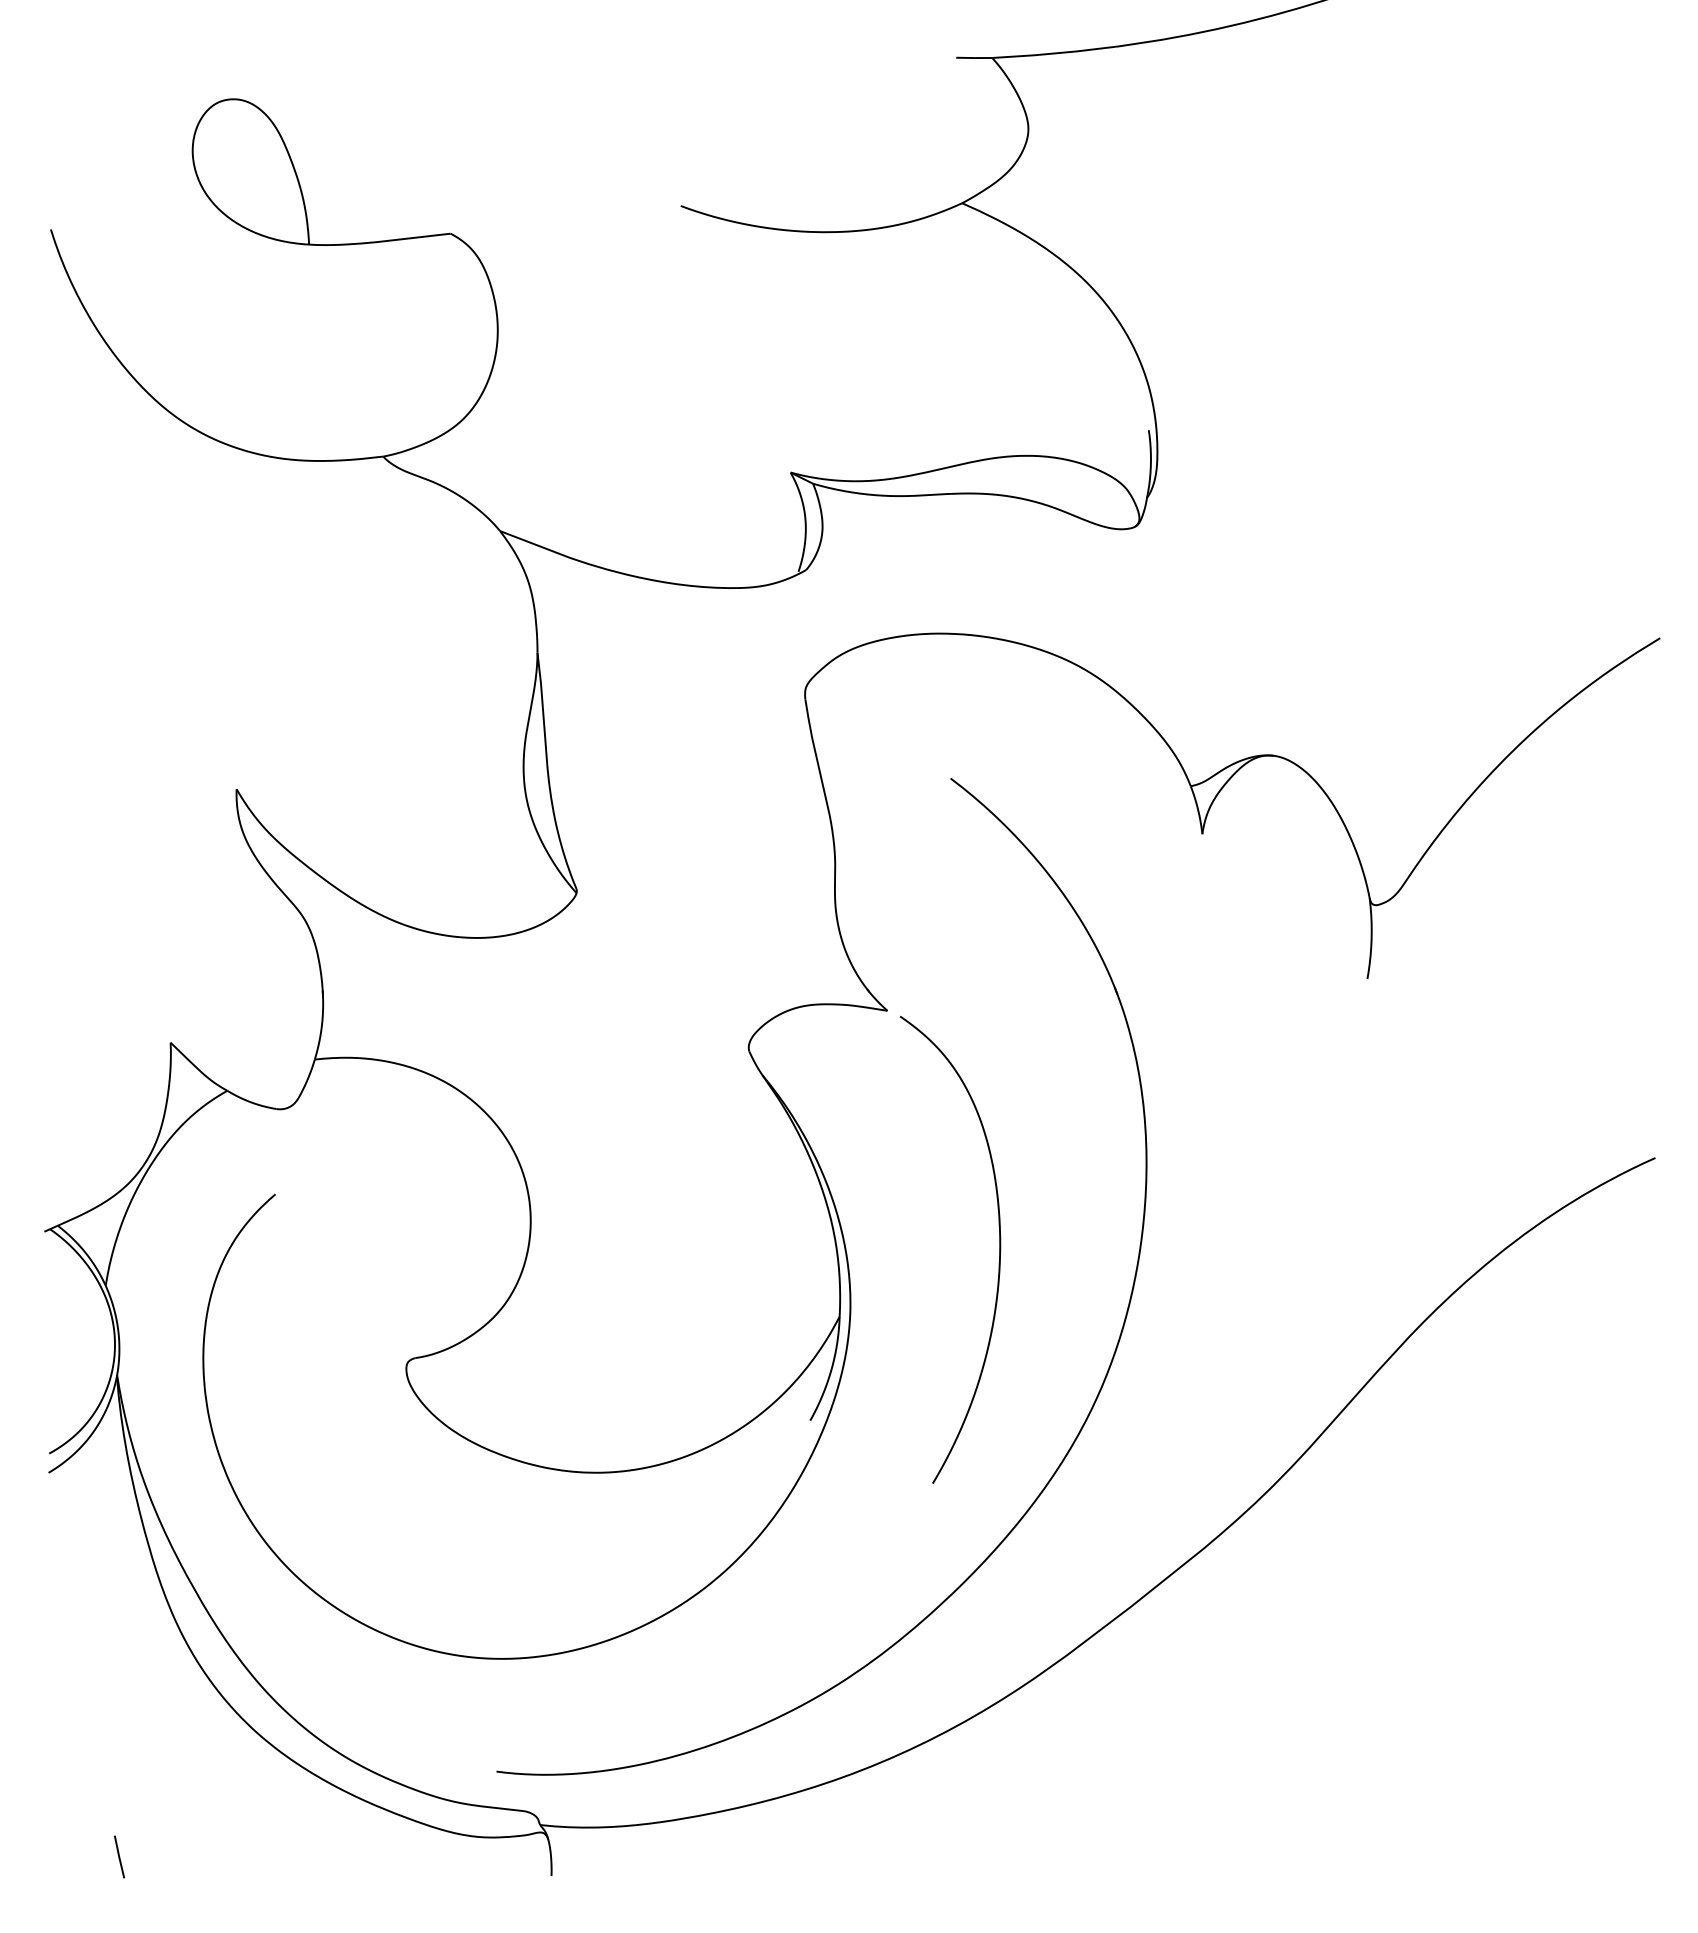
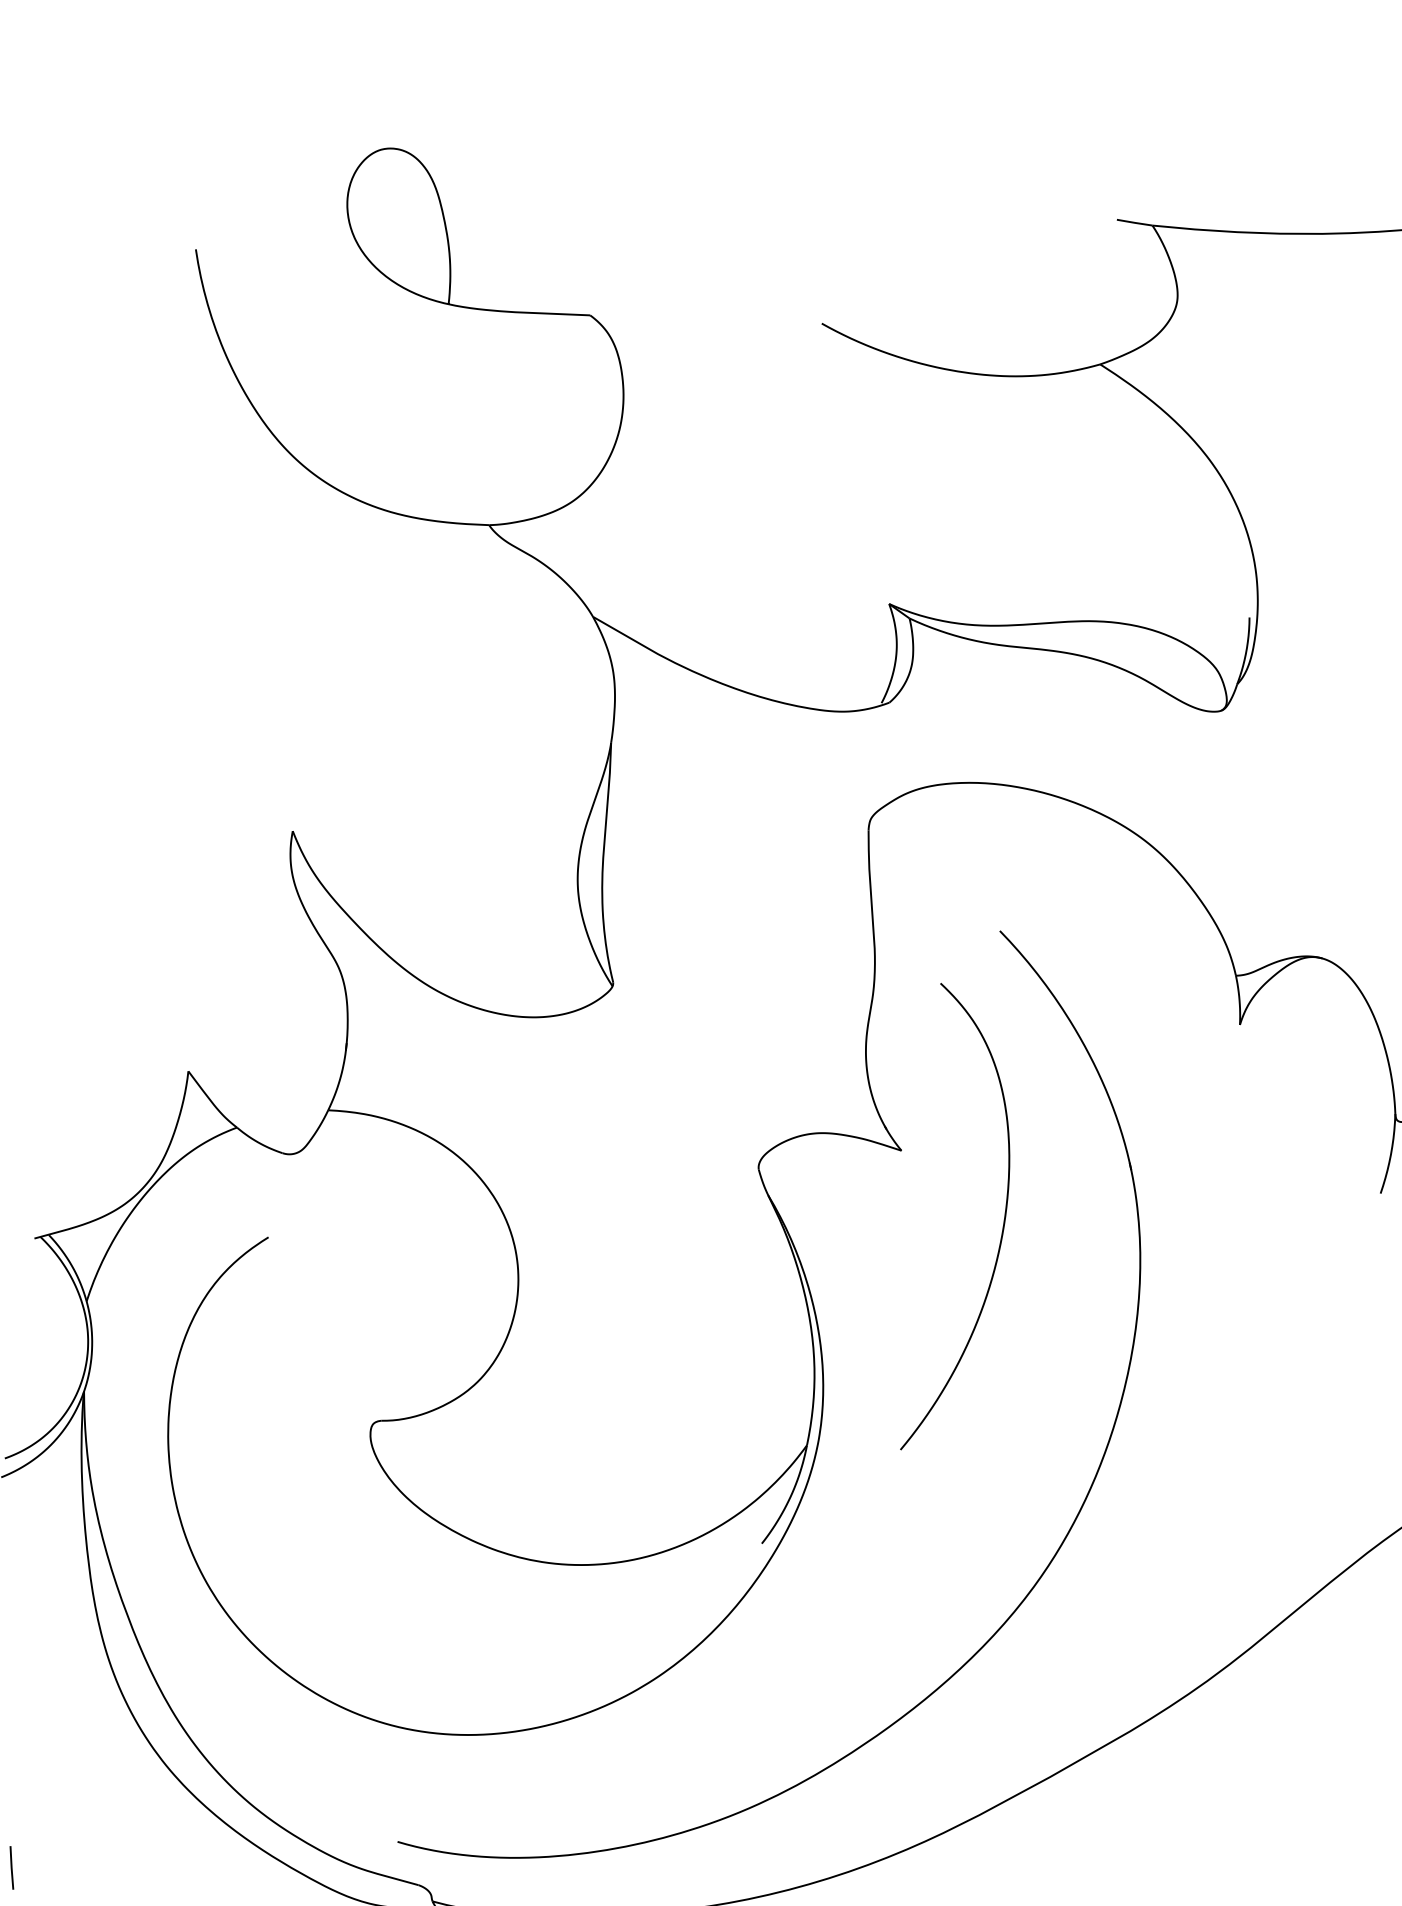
curve: (999, 1249) -> (1002, 1228), moved

